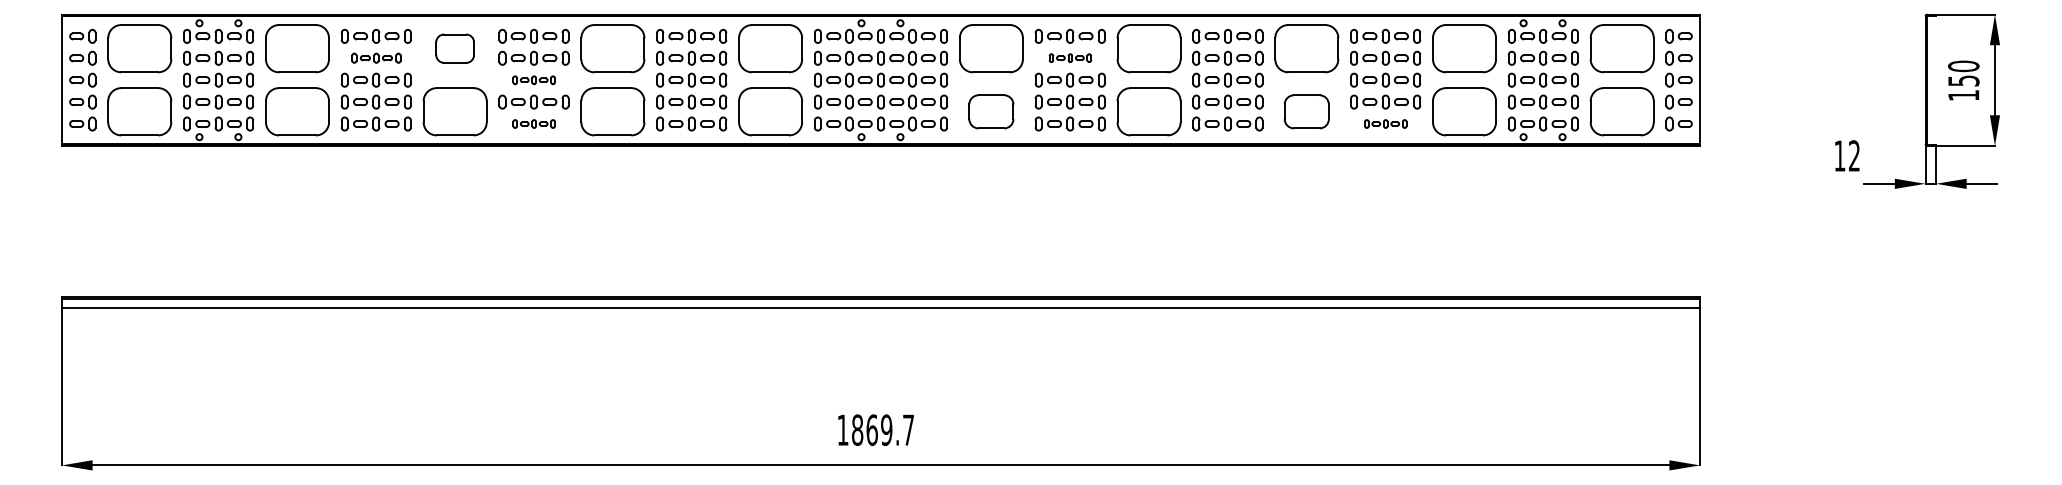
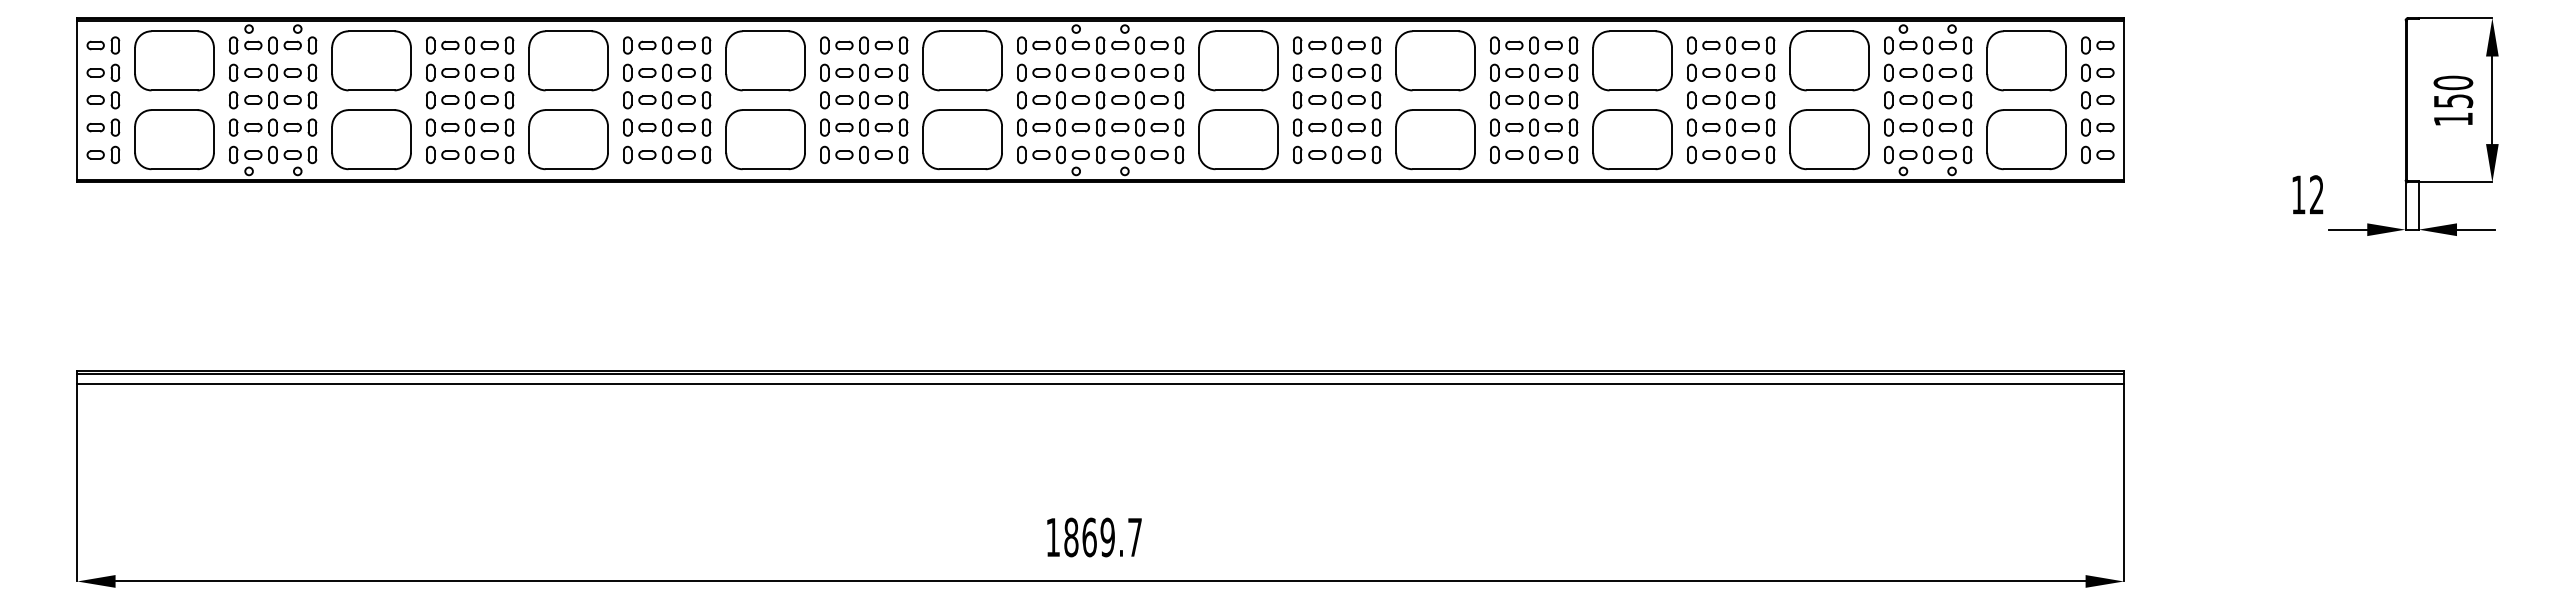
part: (455, 48) -> (568, 60), size x1.67
part: (376, 58) -> (470, 72), size x1.43
part: (1070, 58) -> (1337, 72), size x1.67
part: (534, 80) -> (667, 100), size x1.67
part: (991, 111) -> (1238, 139), size x1.43
part: (1306, 111) -> (1632, 139), size x1.43
part: (534, 123) -> (667, 154), size x1.67
part: (1385, 123) -> (1731, 154), size x1.67

